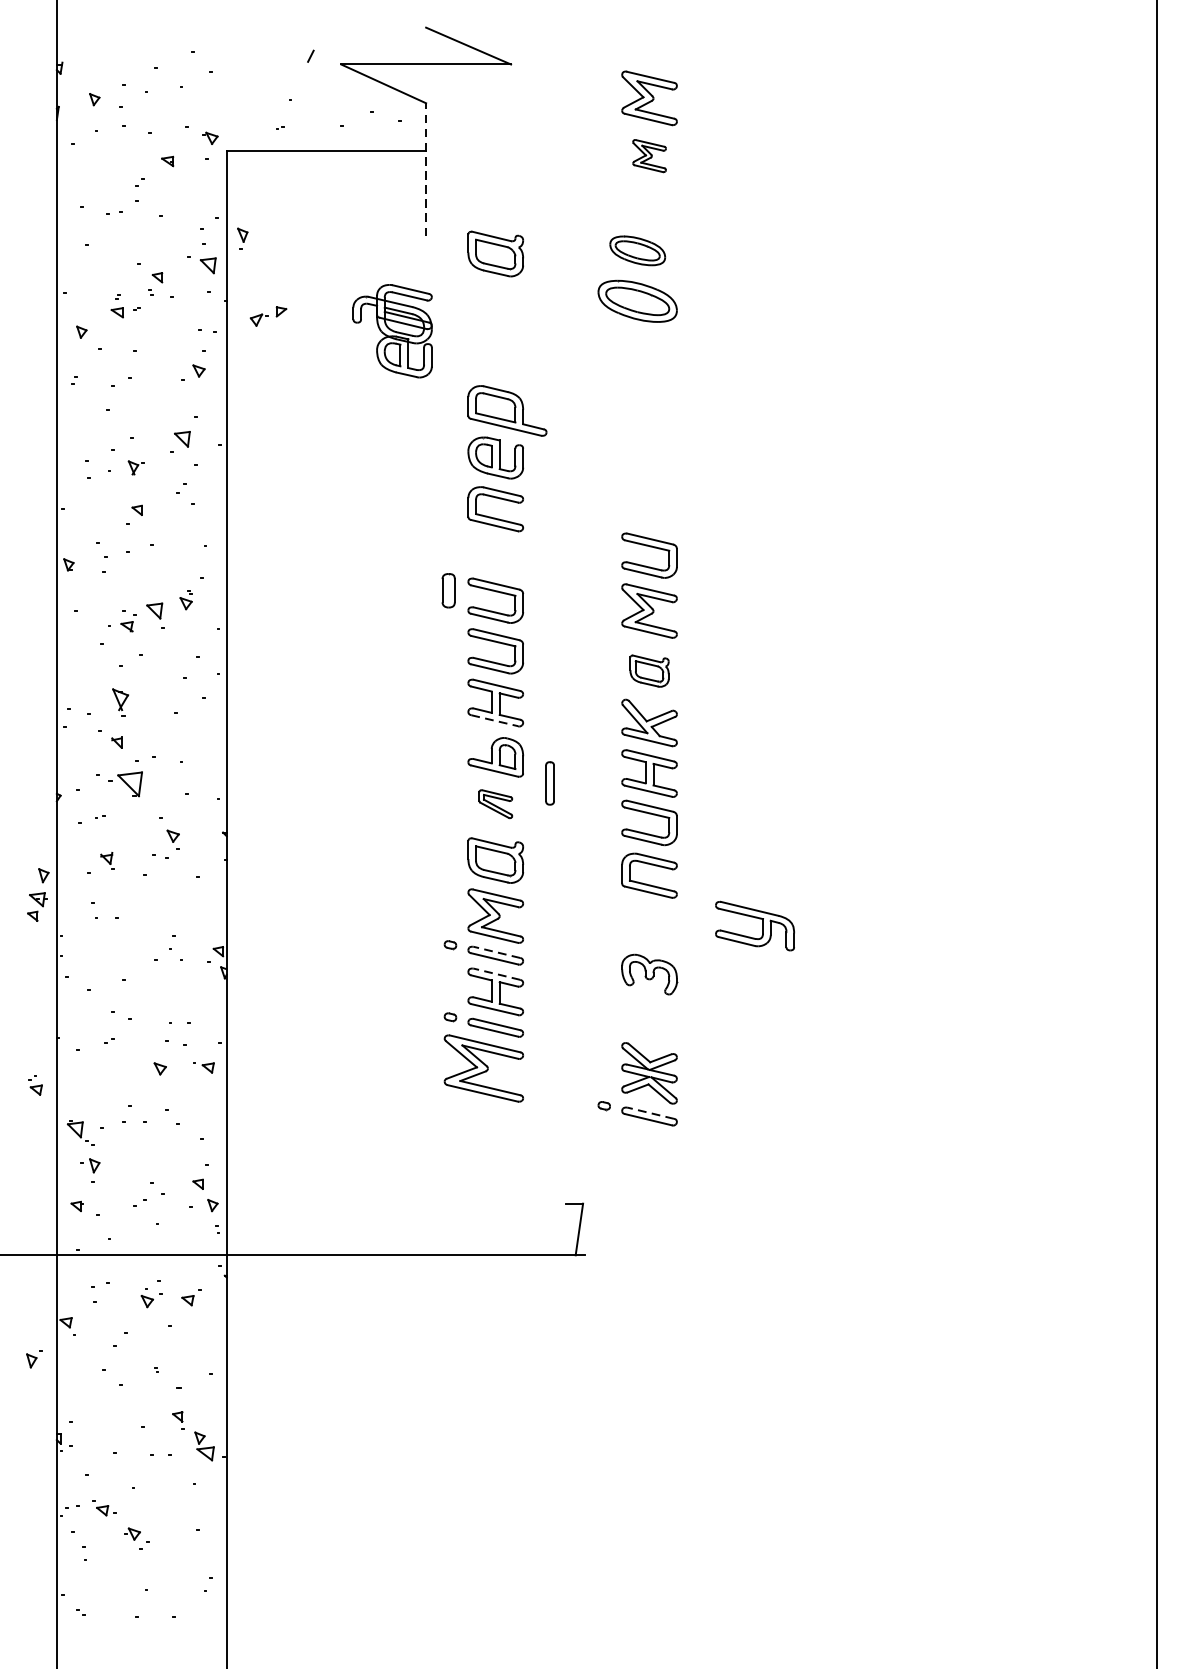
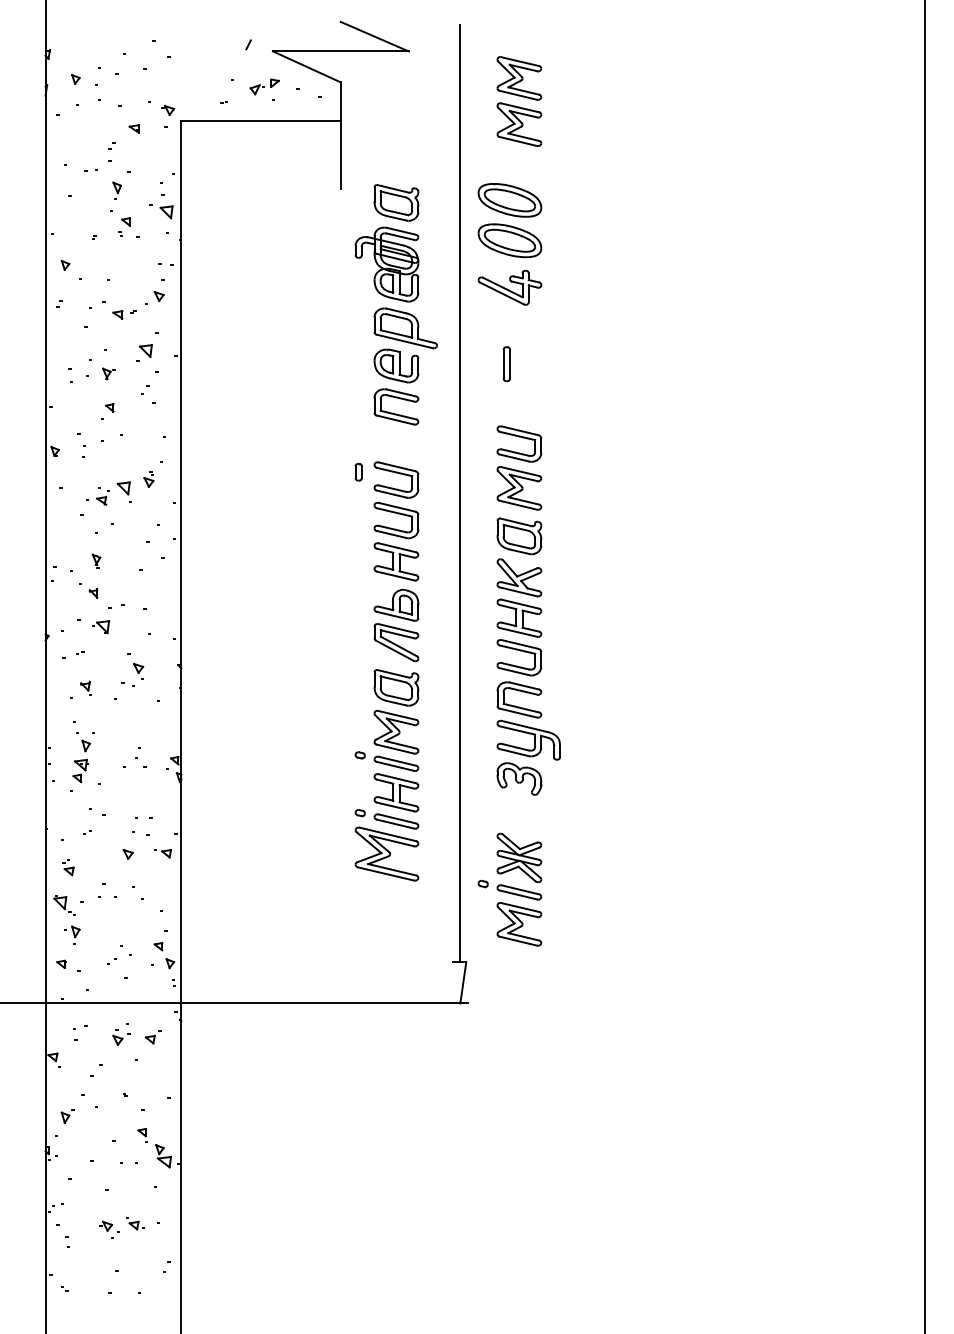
part: (649, 155) -> (519, 124), size x1.67
line: (425, 169) -> (340, 135), dashed -> solid
part: (241, 238) -> (116, 190), moved
part: (637, 251) -> (509, 200), size x1.43
part: (125, 312) -> (124, 314), moved
part: (268, 316) -> (264, 86), moved
part: (391, 331) -> (386, 264), moved
part: (637, 359) -> (509, 287), added
part: (448, 591) -> (358, 472), size x0.62
line: (575, 617) -> (460, 493), added
part: (649, 671) -> (519, 536), size x1.43
part: (120, 701) -> (96, 560), size x0.62
line: (495, 721) -> (396, 576), dashed -> solid
part: (549, 783) -> (506, 364), moved
part: (126, 785) -> (101, 627), size x0.62
part: (495, 803) -> (396, 642), size x1.67
part: (38, 895) -> (81, 761), moved
part: (754, 925) -> (528, 739), moved
line: (495, 952) -> (396, 761), dashed -> solid
line: (495, 973) -> (396, 778), dashed -> solid
part: (35, 1085) -> (68, 867), moved
line: (649, 1112) -> (519, 889), dashed -> solid
part: (649, 1156) -> (519, 924), added
part: (34, 1359) -> (67, 1116), moved
part: (104, 1508) -> (135, 1223), moved

